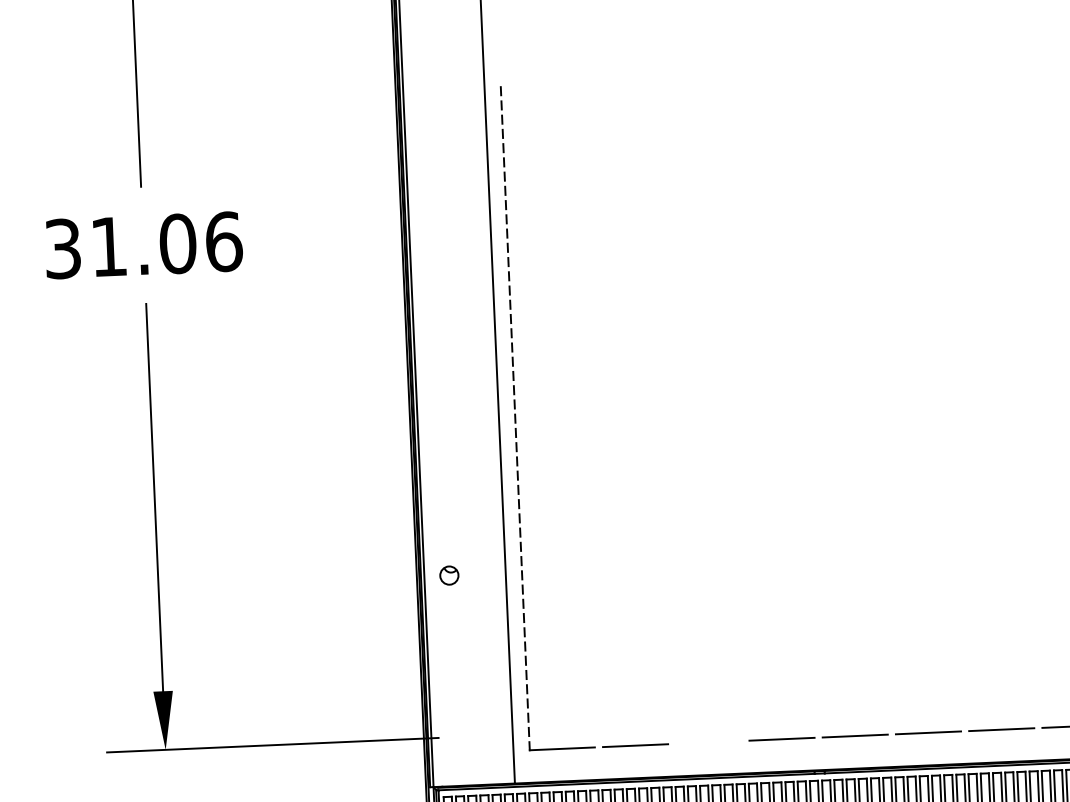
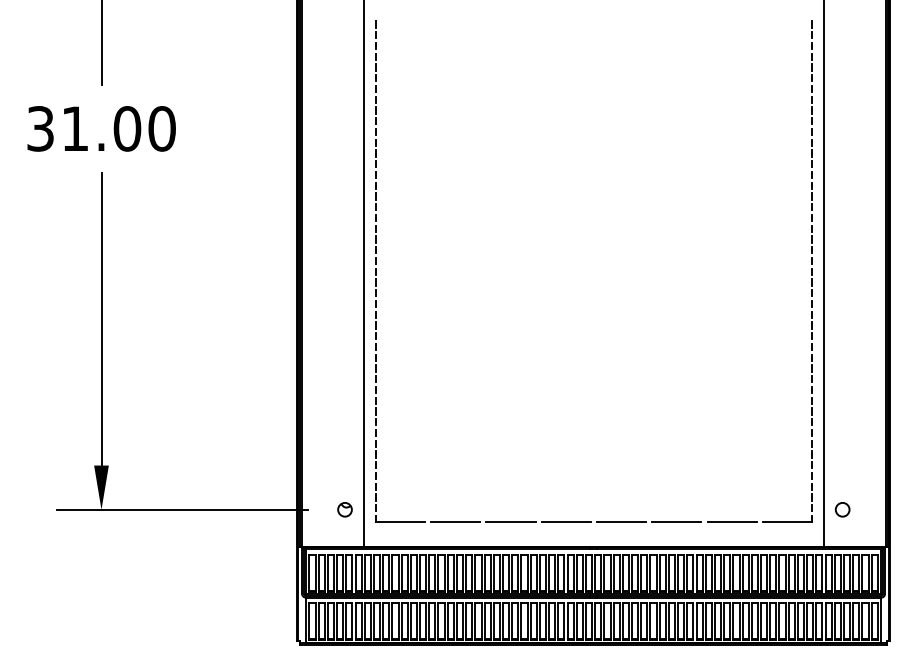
text: (224, 241) -> (162, 128), 31.06 -> 31.00
part: (448, 575) -> (344, 509), moved
line: (708, 743) -> (510, 522), added

